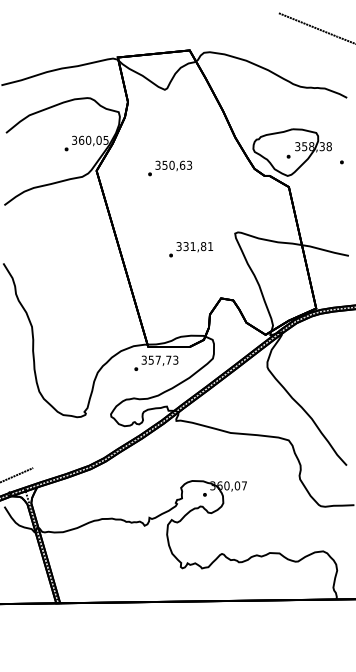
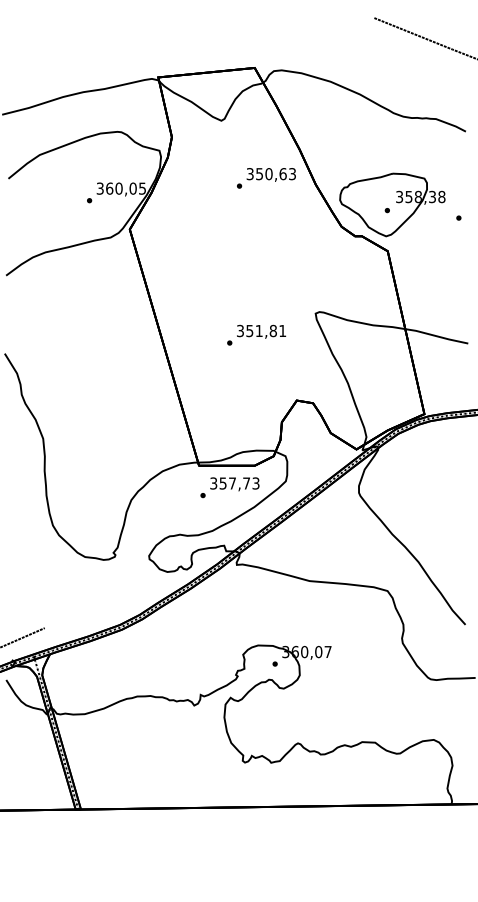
text: (170, 168) -> (266, 178), moved
text: (185, 245) -> (249, 329), 331,81 -> 351,81
text: (156, 363) -> (229, 487), moved

